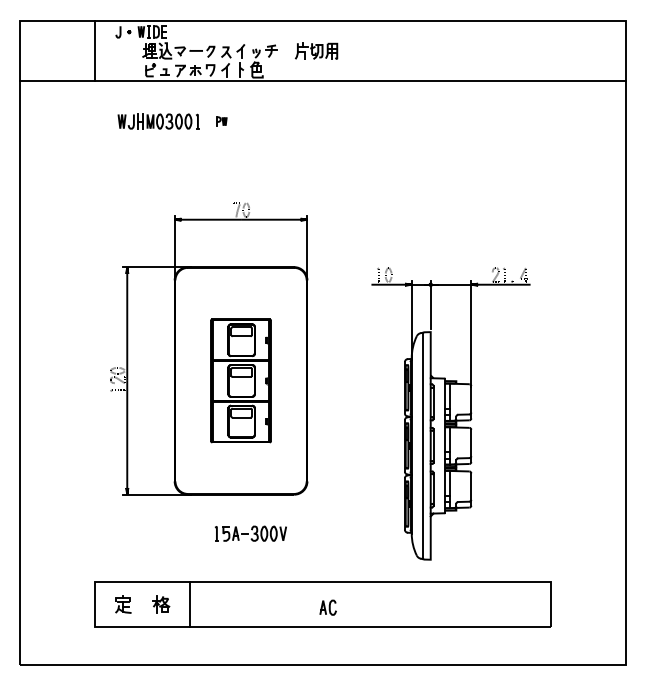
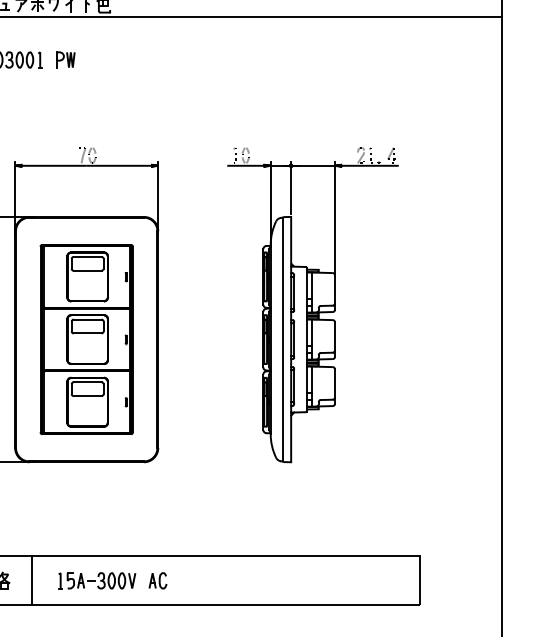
part: (221, 121) -> (65, 59), size x1.67
part: (240, 380) -> (86, 339), size x1.43
part: (450, 413) -> (312, 304), moved
part: (250, 533) -> (96, 580), moved
part: (327, 607) -> (157, 580), moved

